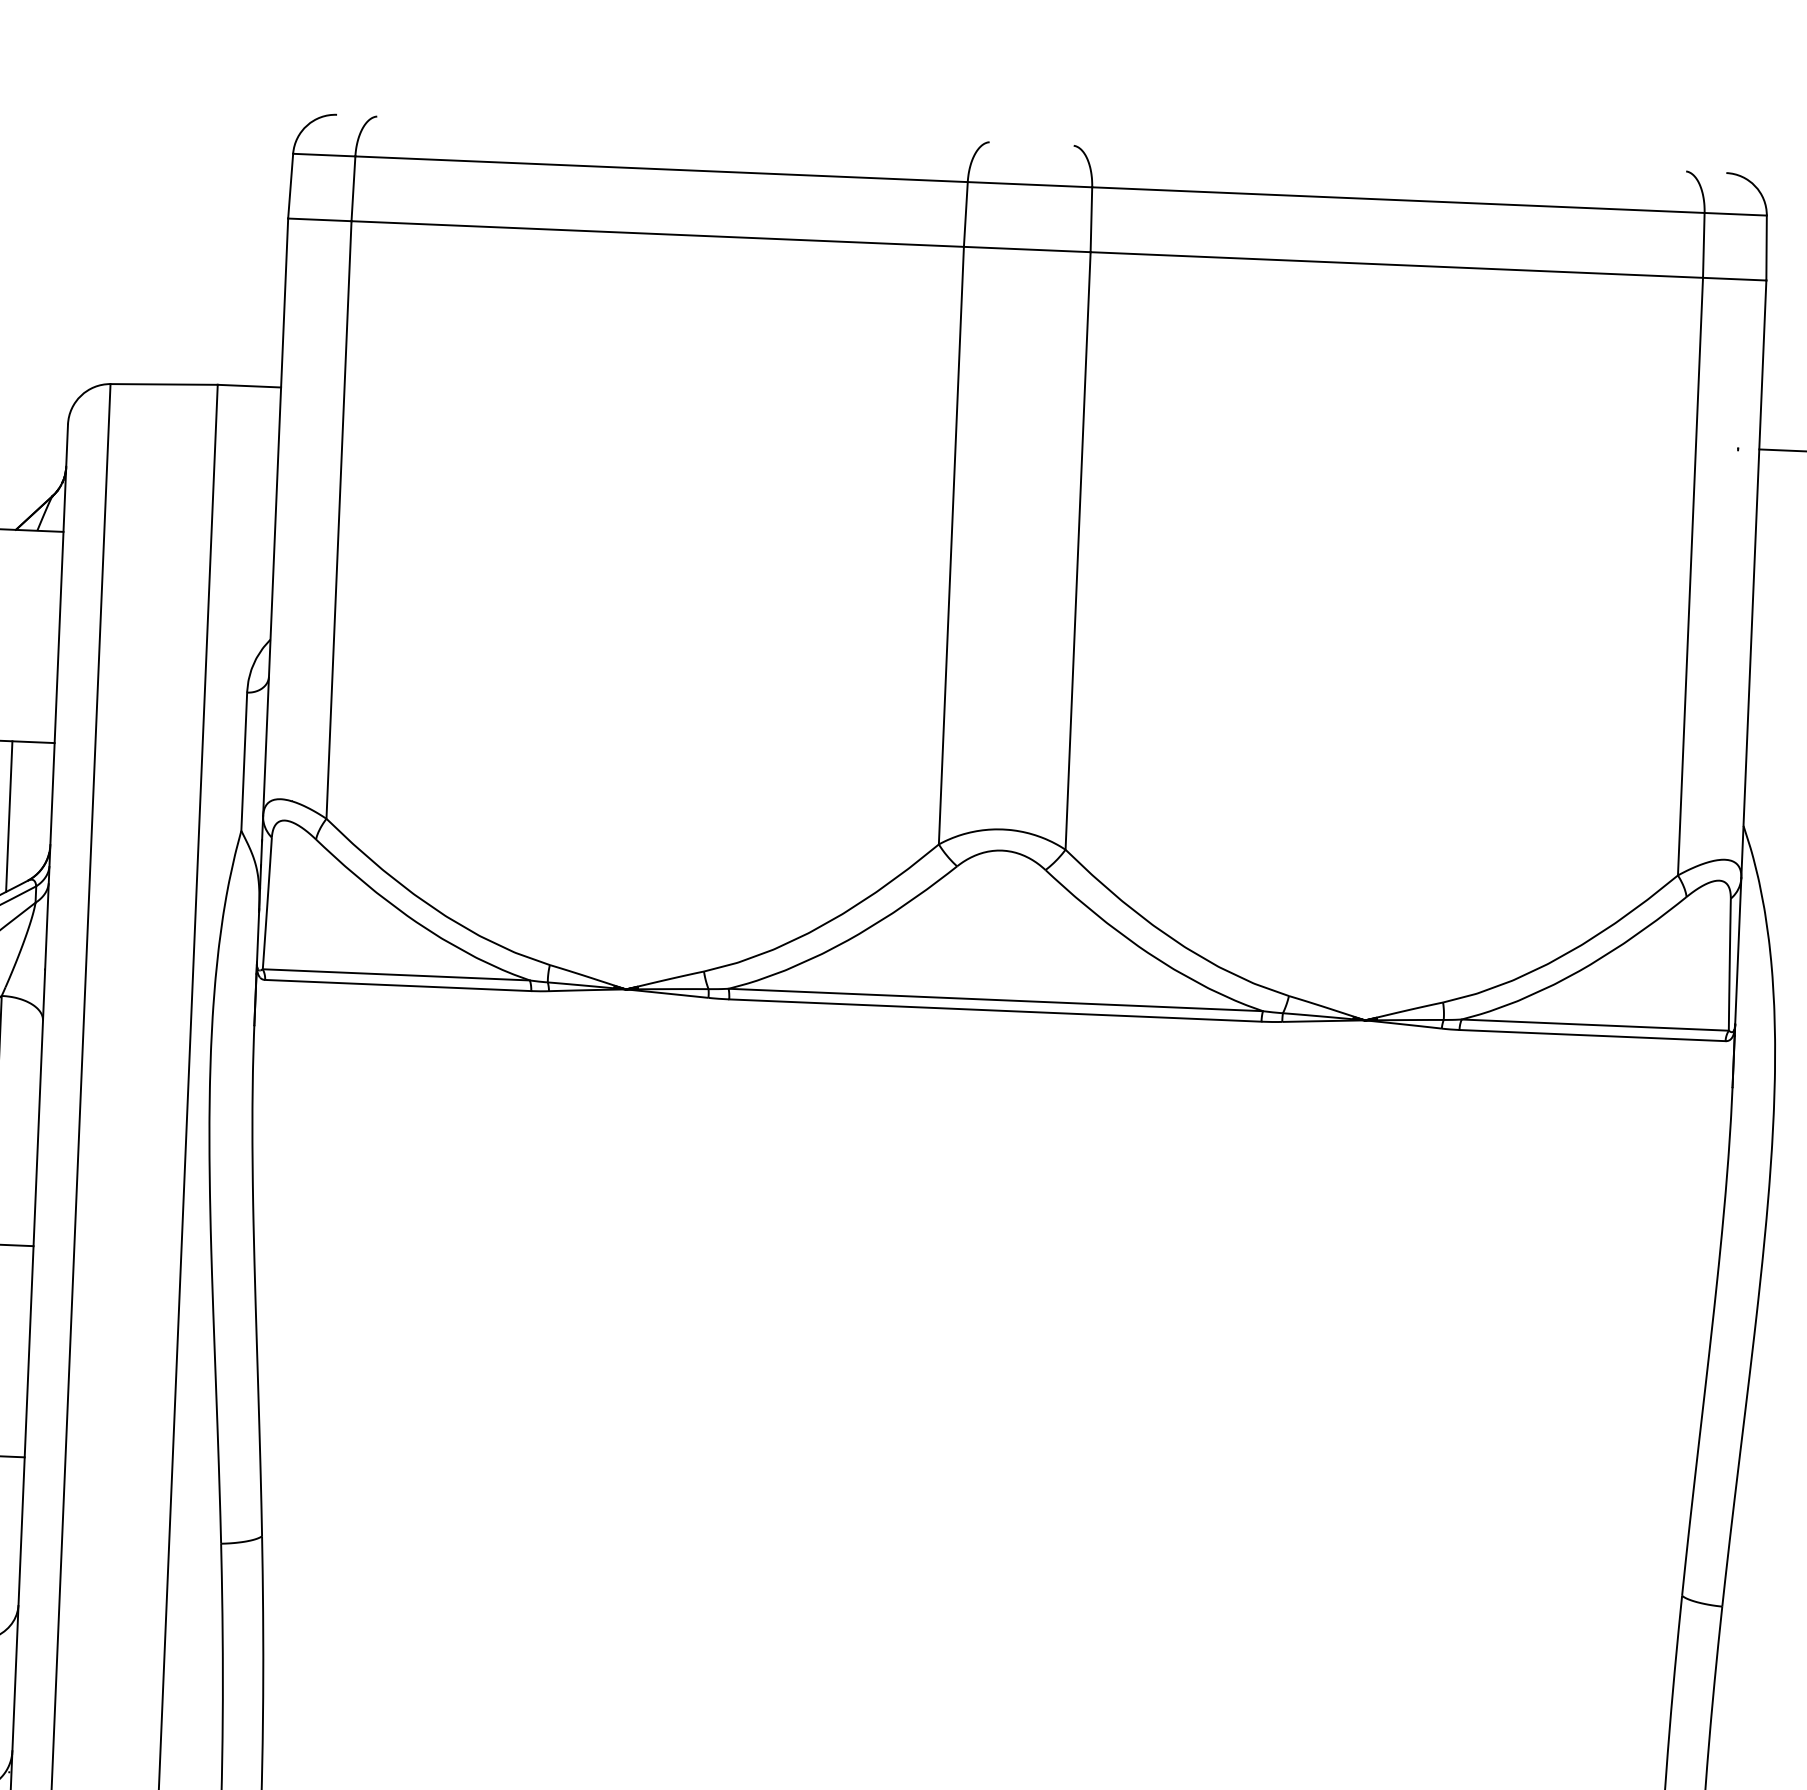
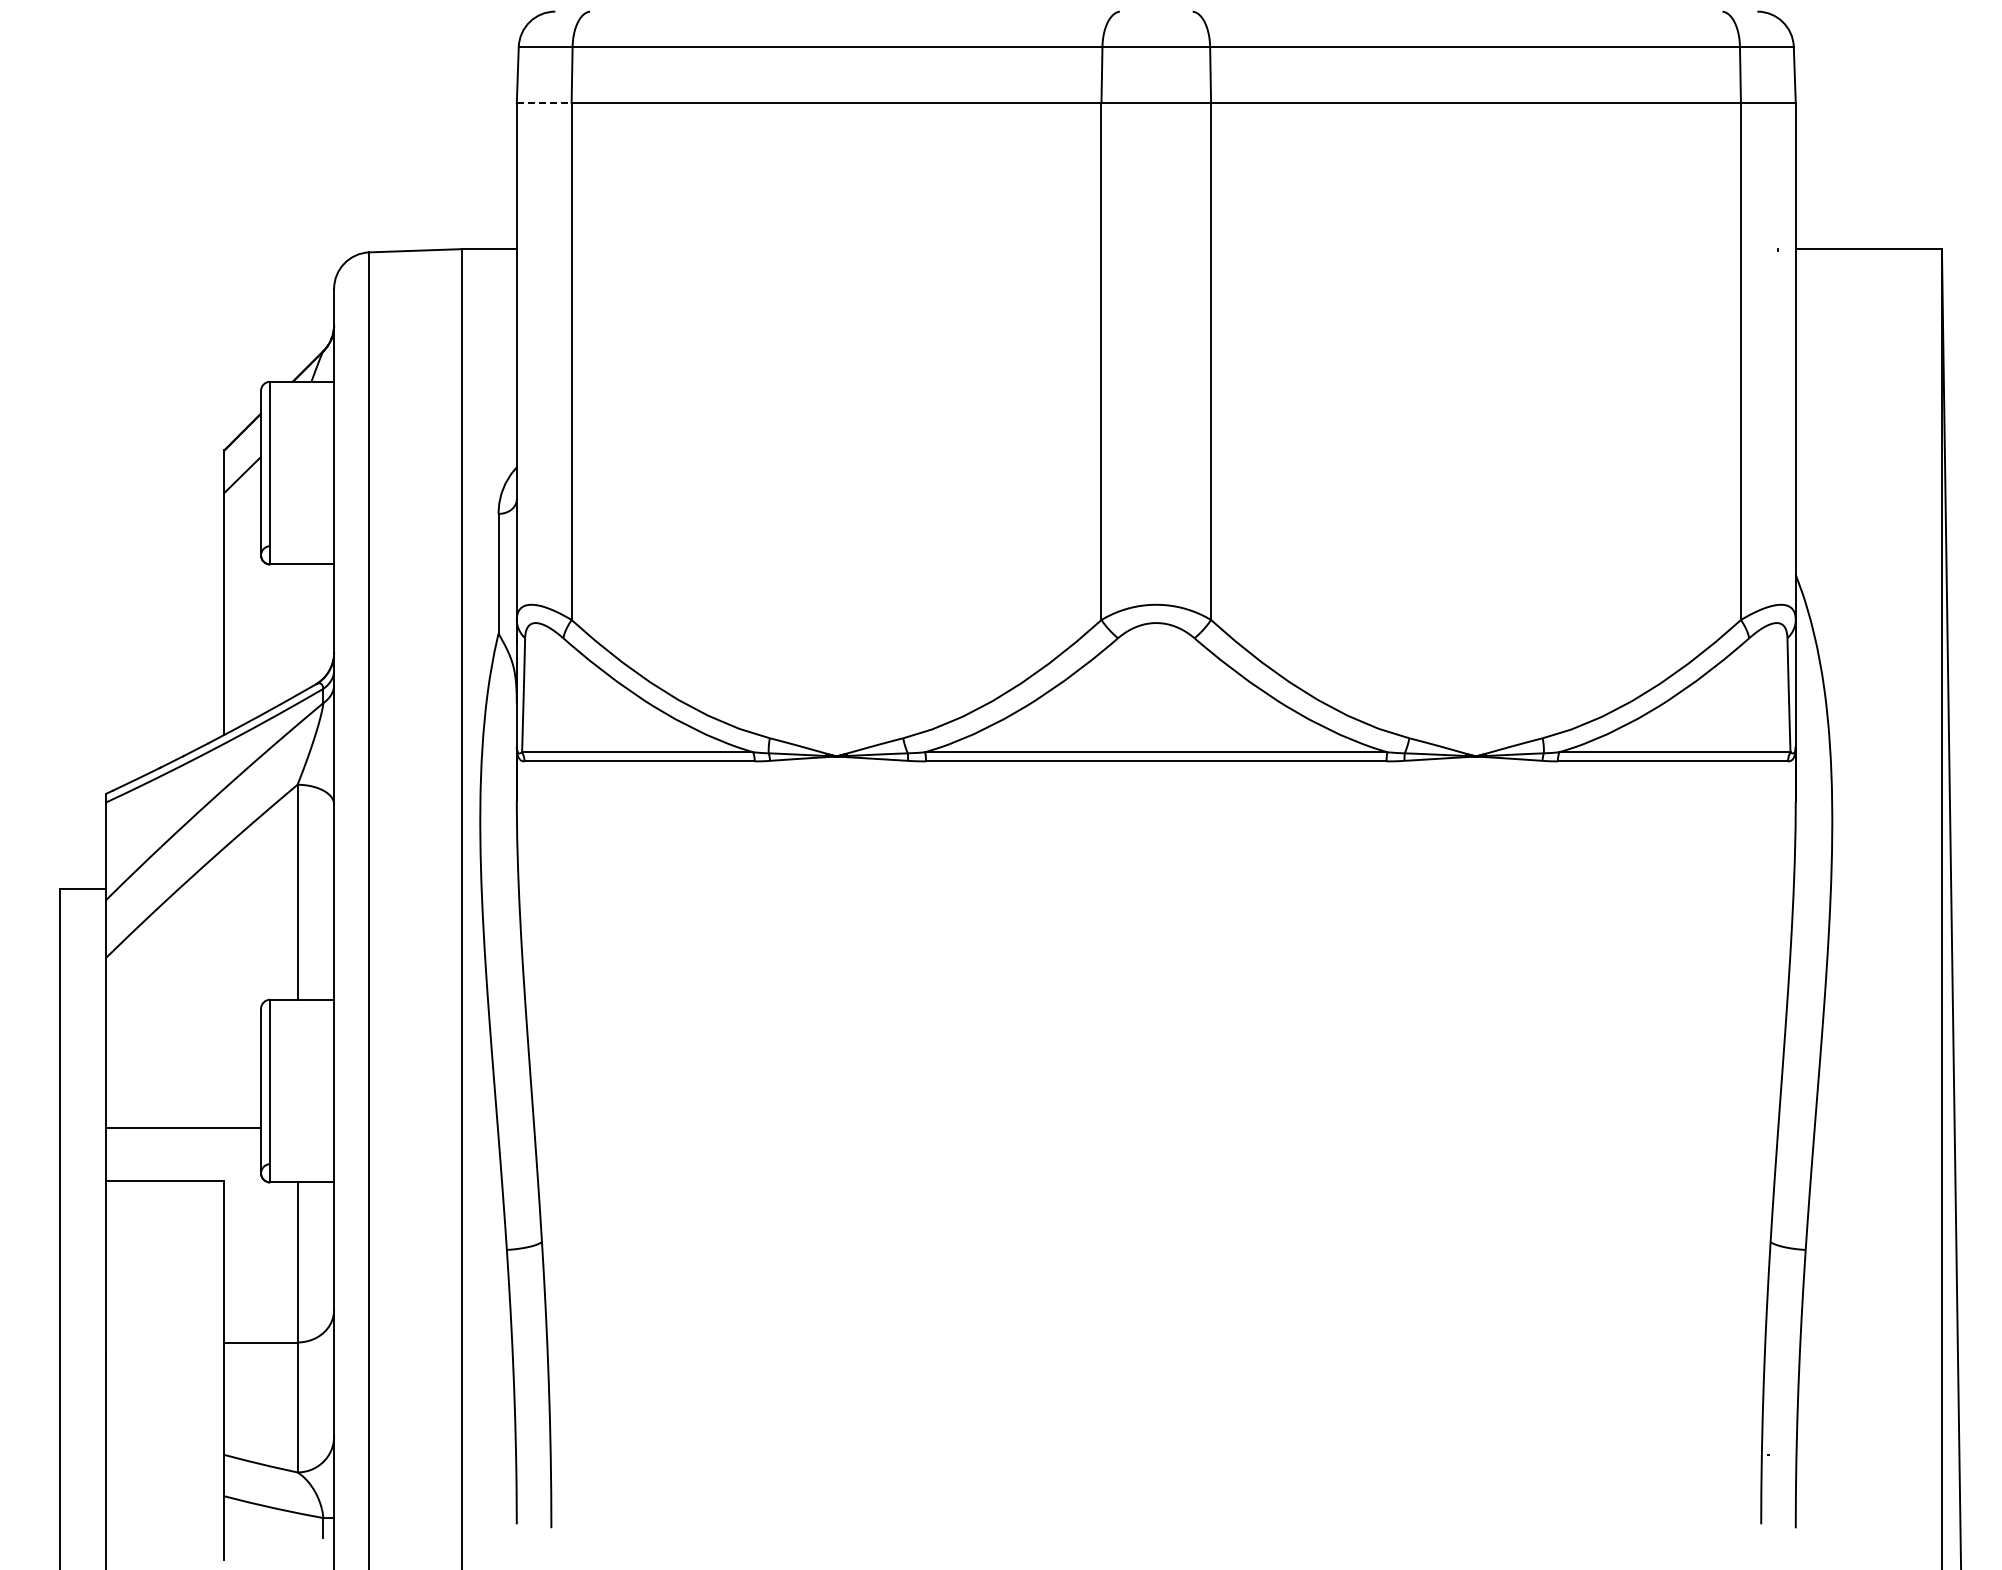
line: (320, 219) -> (544, 102), solid -> dashed
line: (9, 816) -> (297, 629), removed

